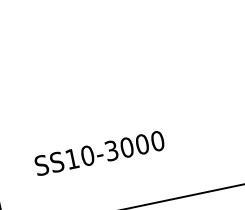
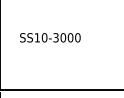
text: (99, 152) -> (50, 37), moved

